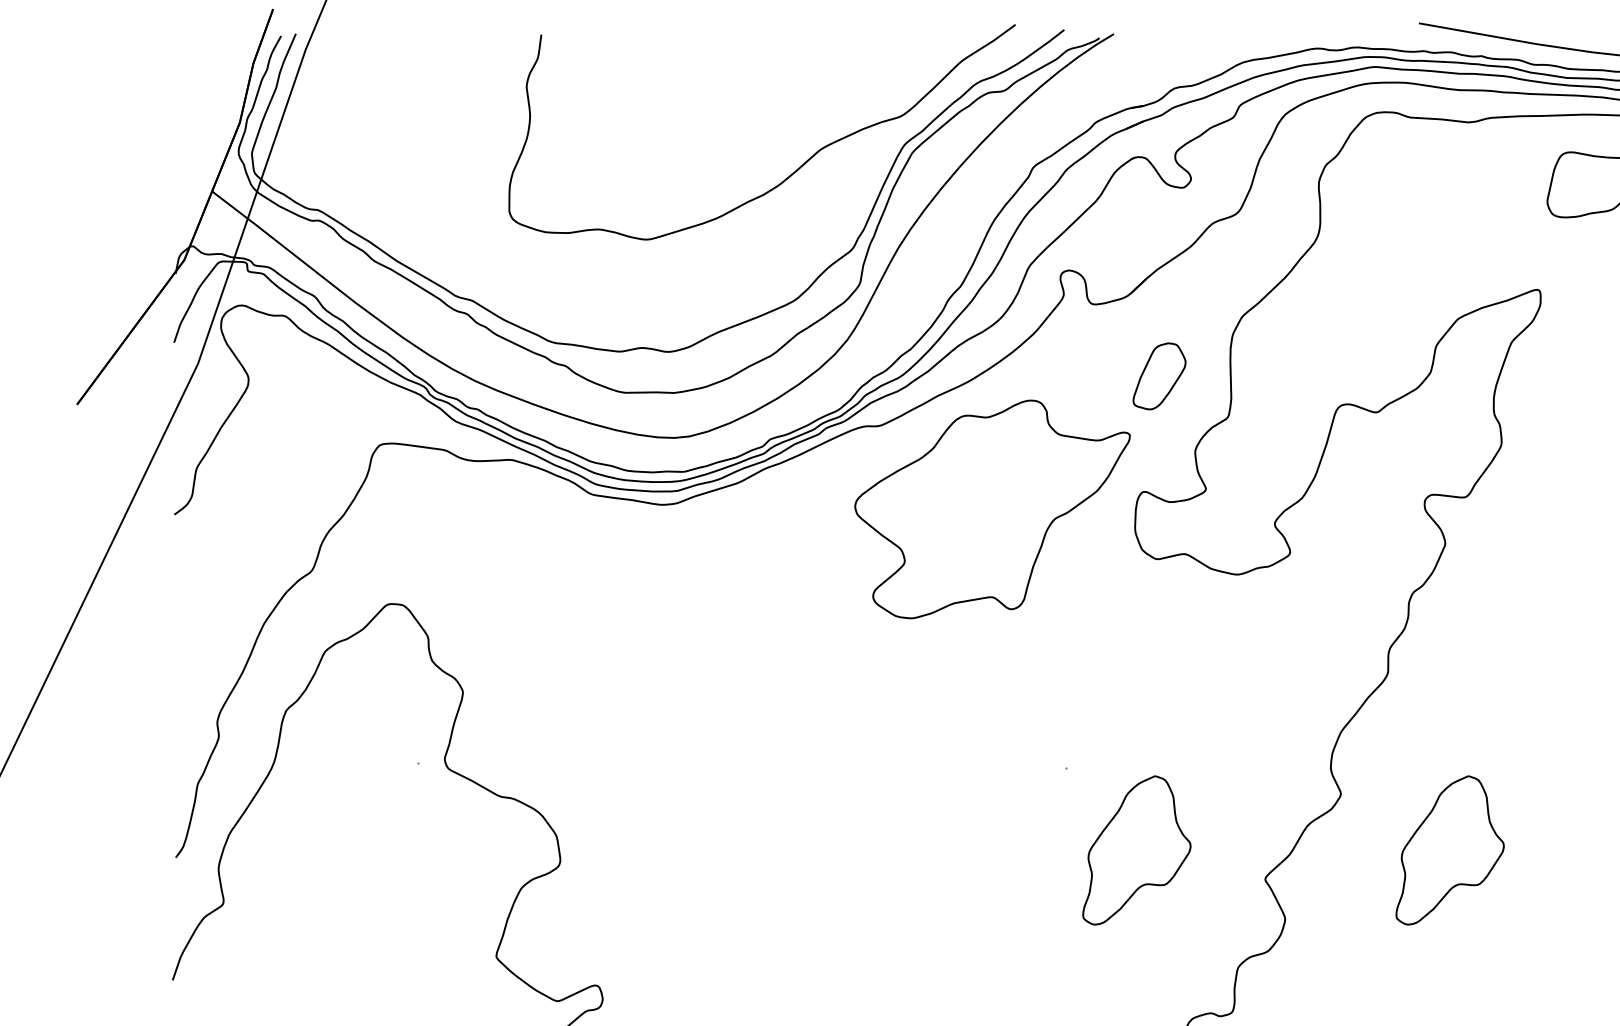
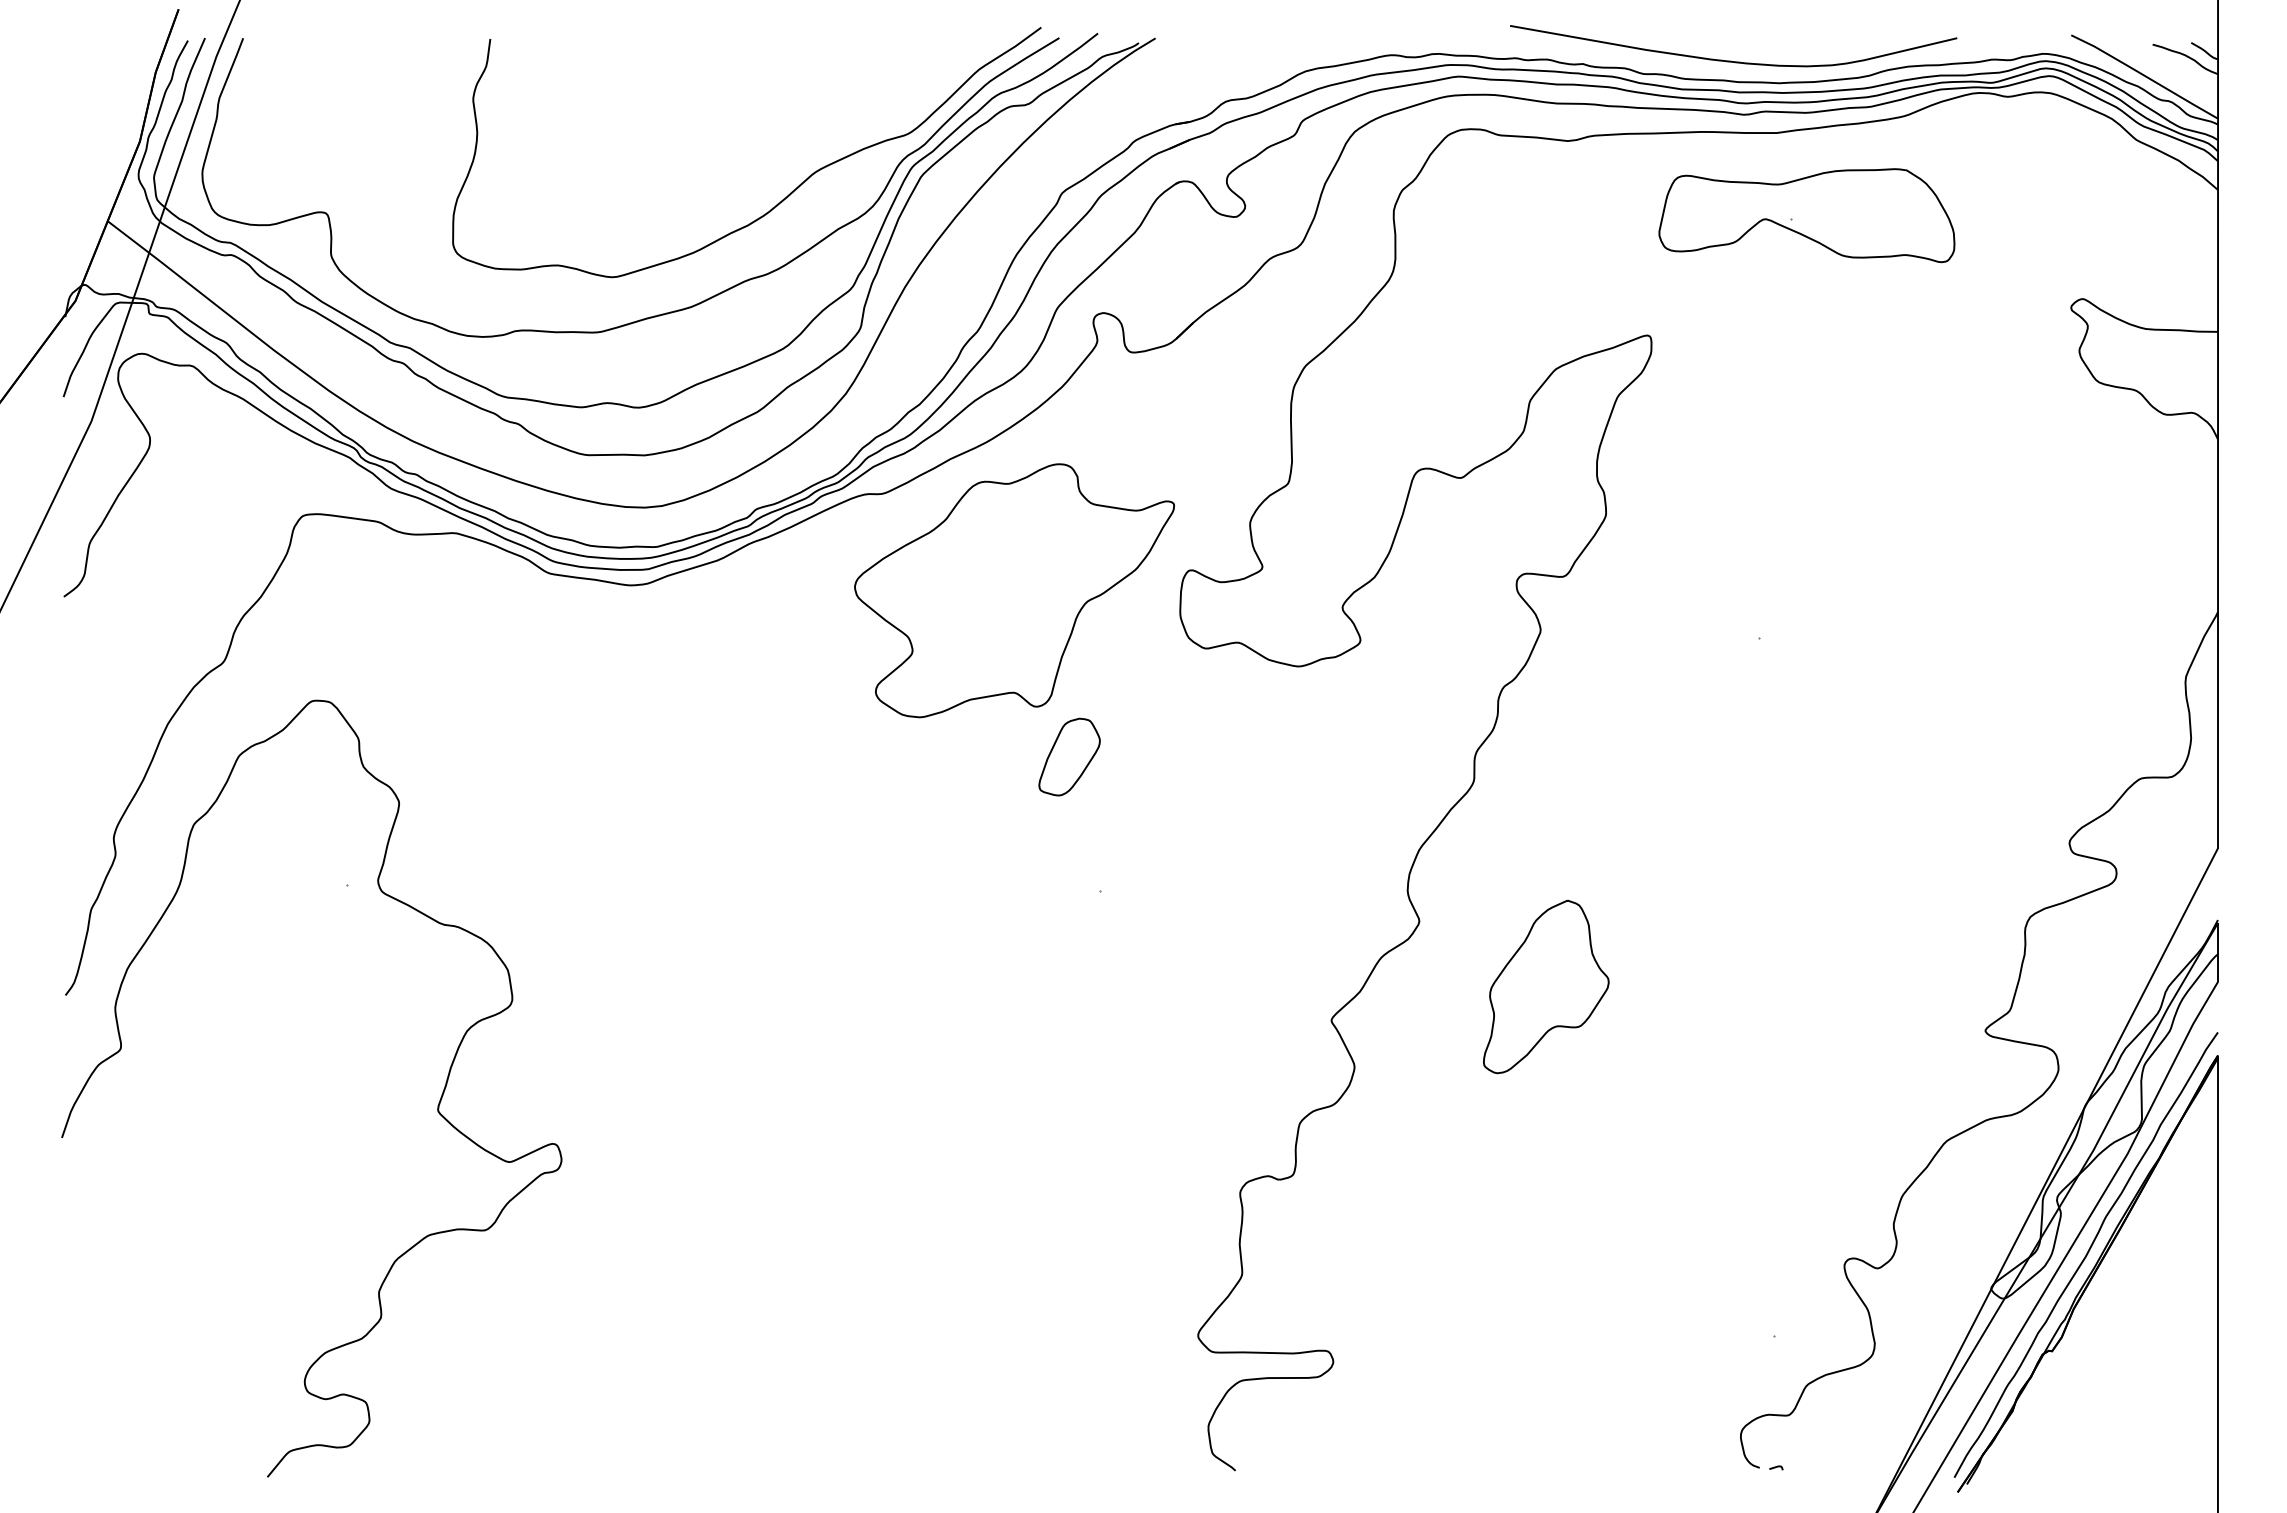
curve: (689, 270) -> (662, 313), added
part: (1159, 375) -> (1069, 756), moved
part: (1137, 850) -> (1182, 986), removed

